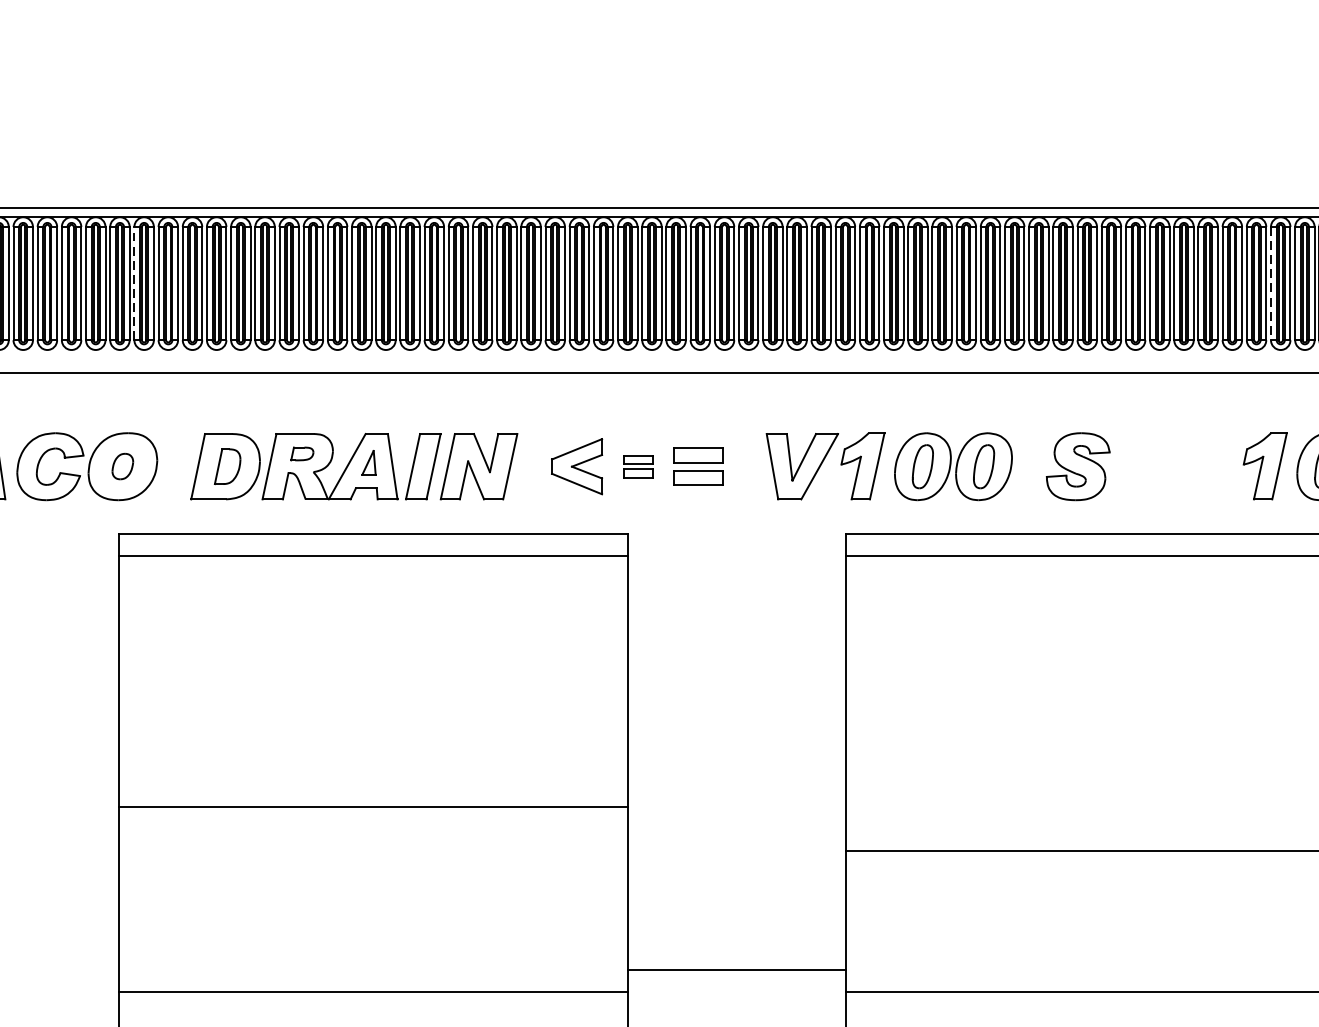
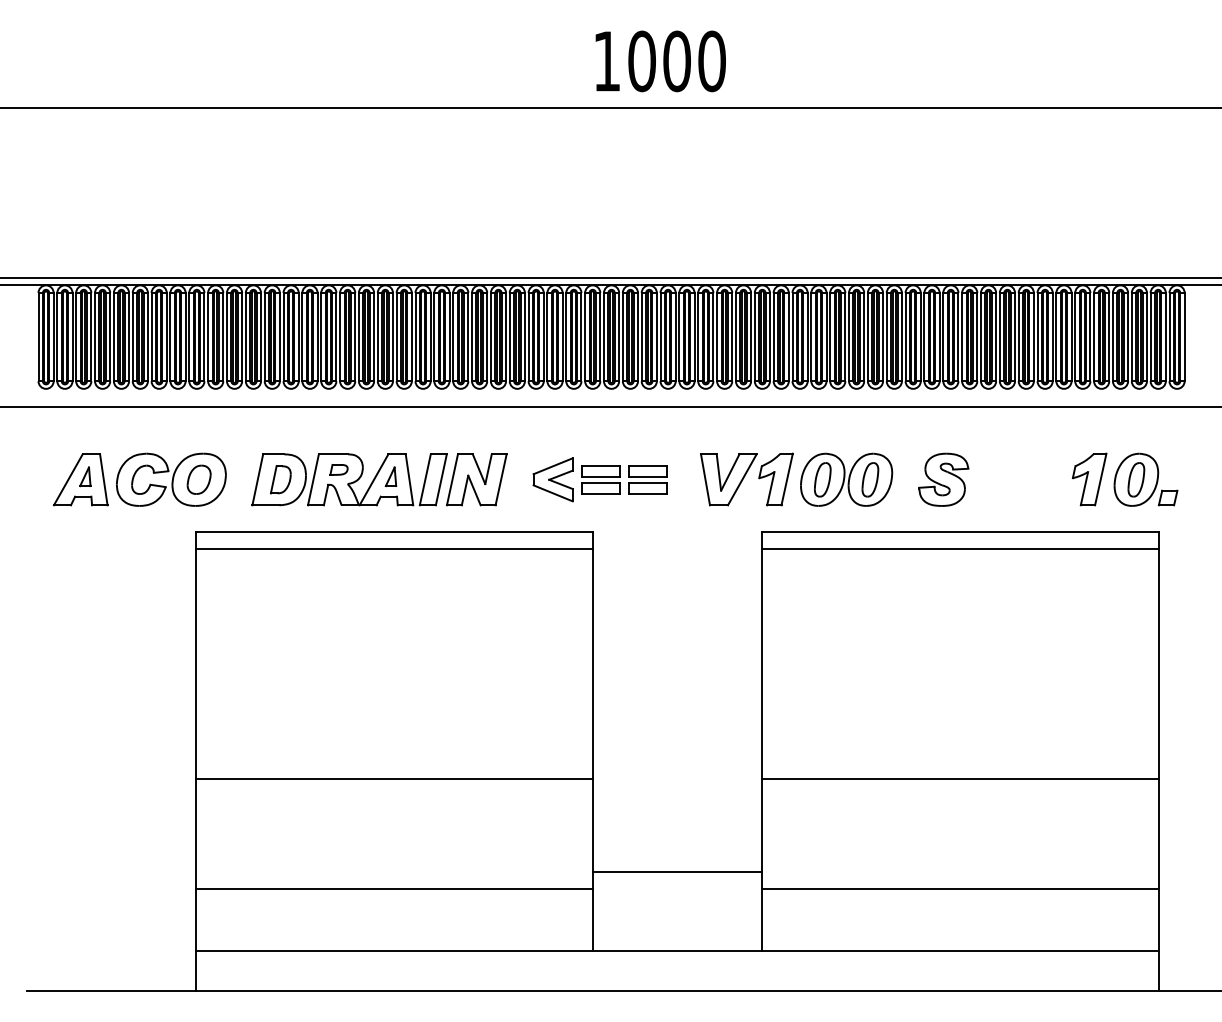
line: (134, 282) -> (208, 336), dashed -> solid
line: (1271, 284) -> (1094, 337), dashed -> solid
part: (122, 466) -> (198, 479), size x1.43
part: (637, 466) -> (600, 479), size x1.67
line: (373, 807) -> (394, 779), moved

